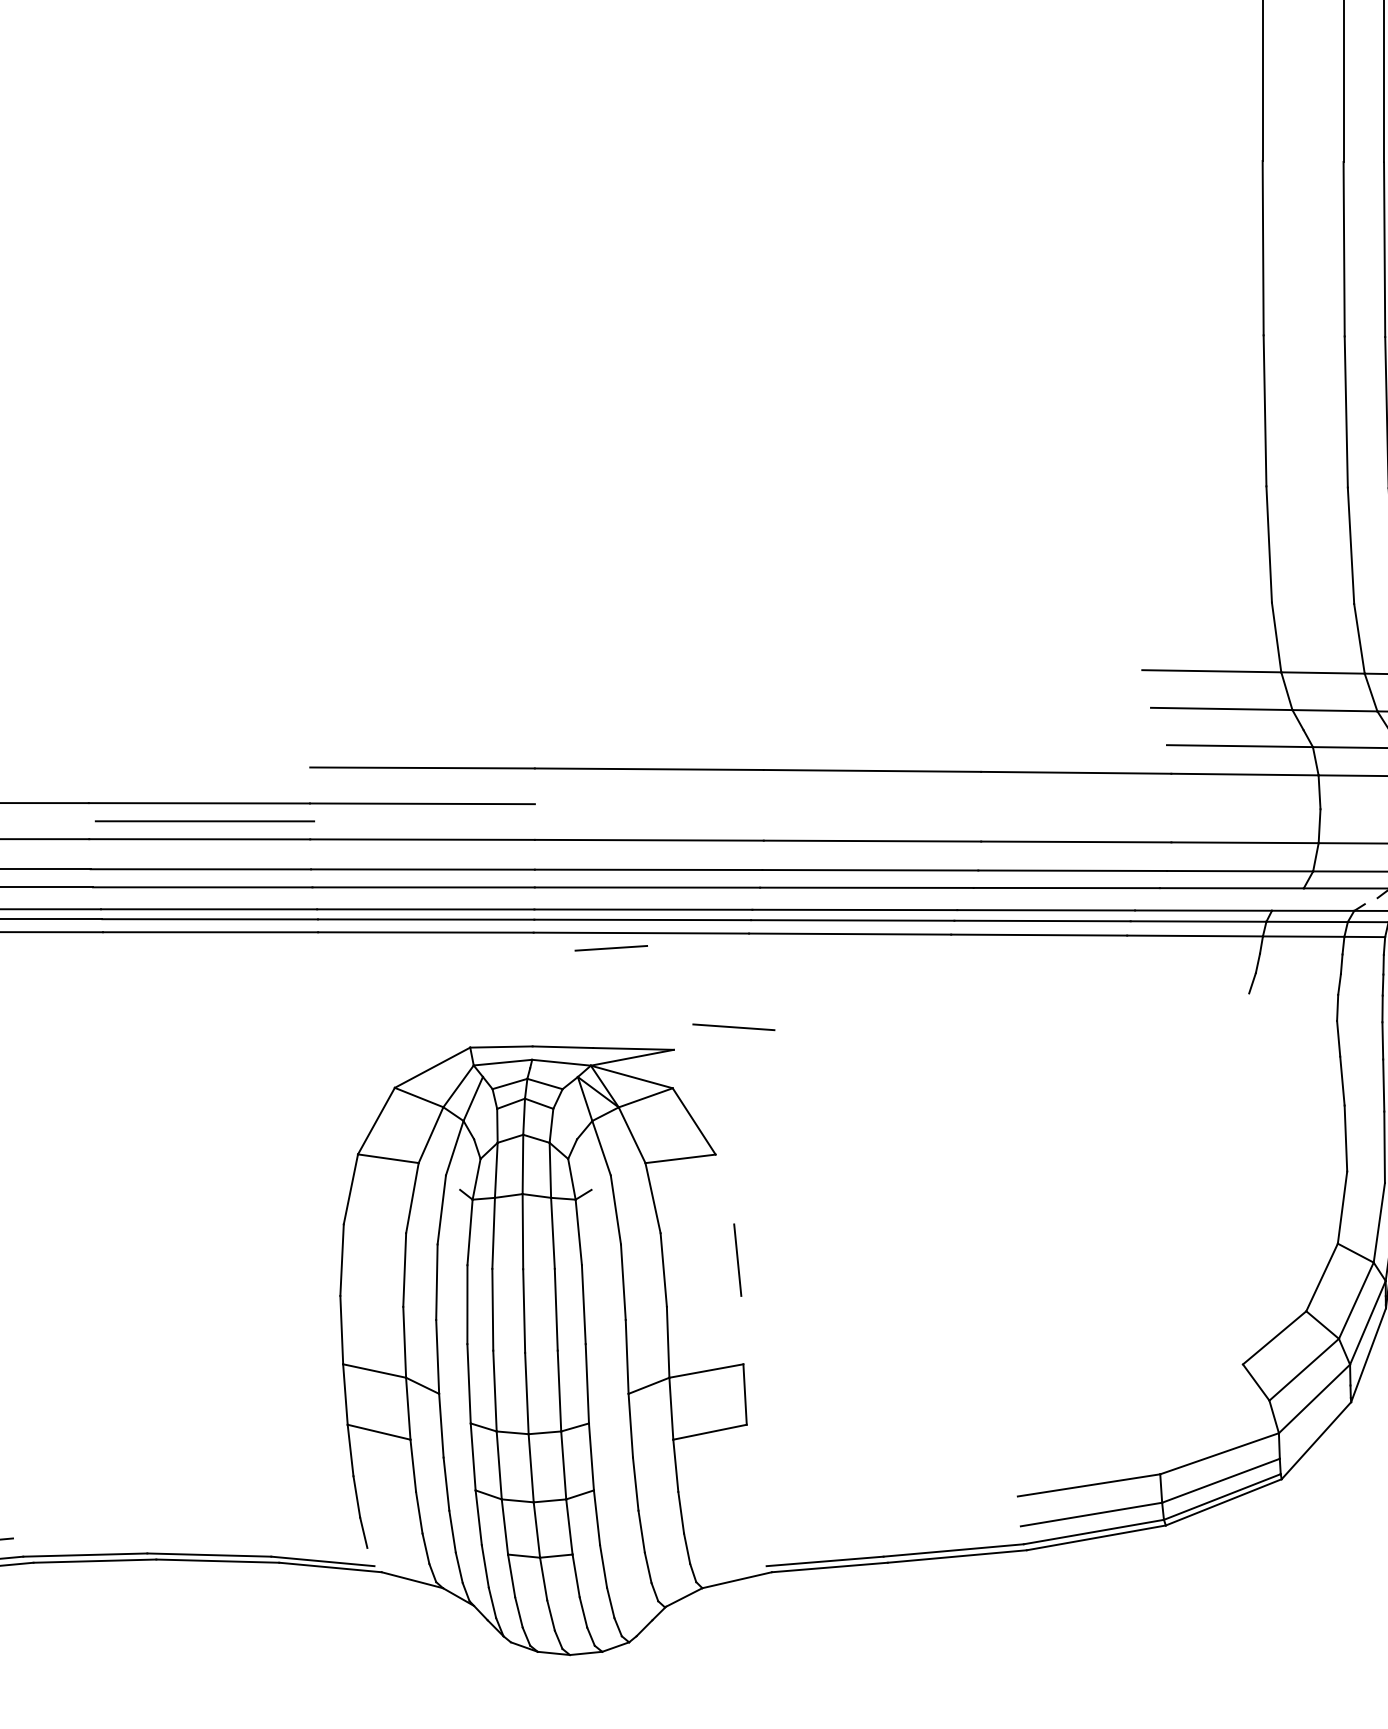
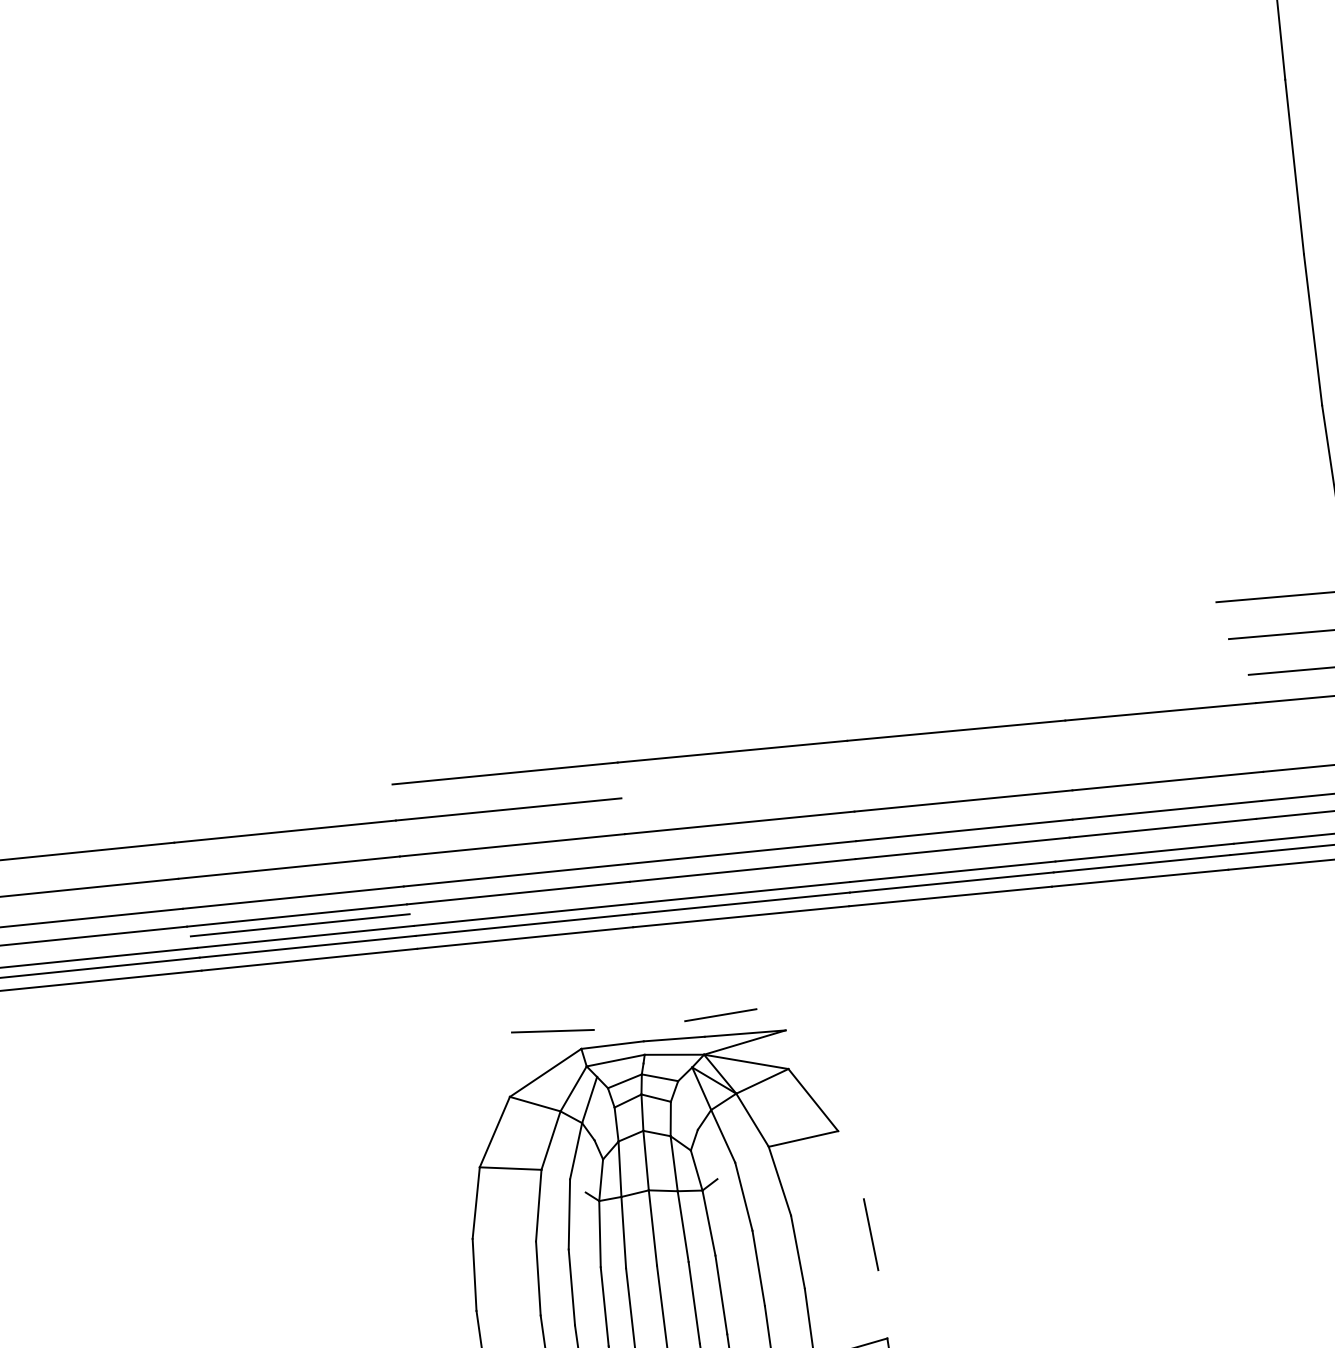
line: (204, 821) -> (299, 925), moved
line: (610, 948) -> (719, 1015), moved
line: (733, 1027) -> (552, 1031), moved

